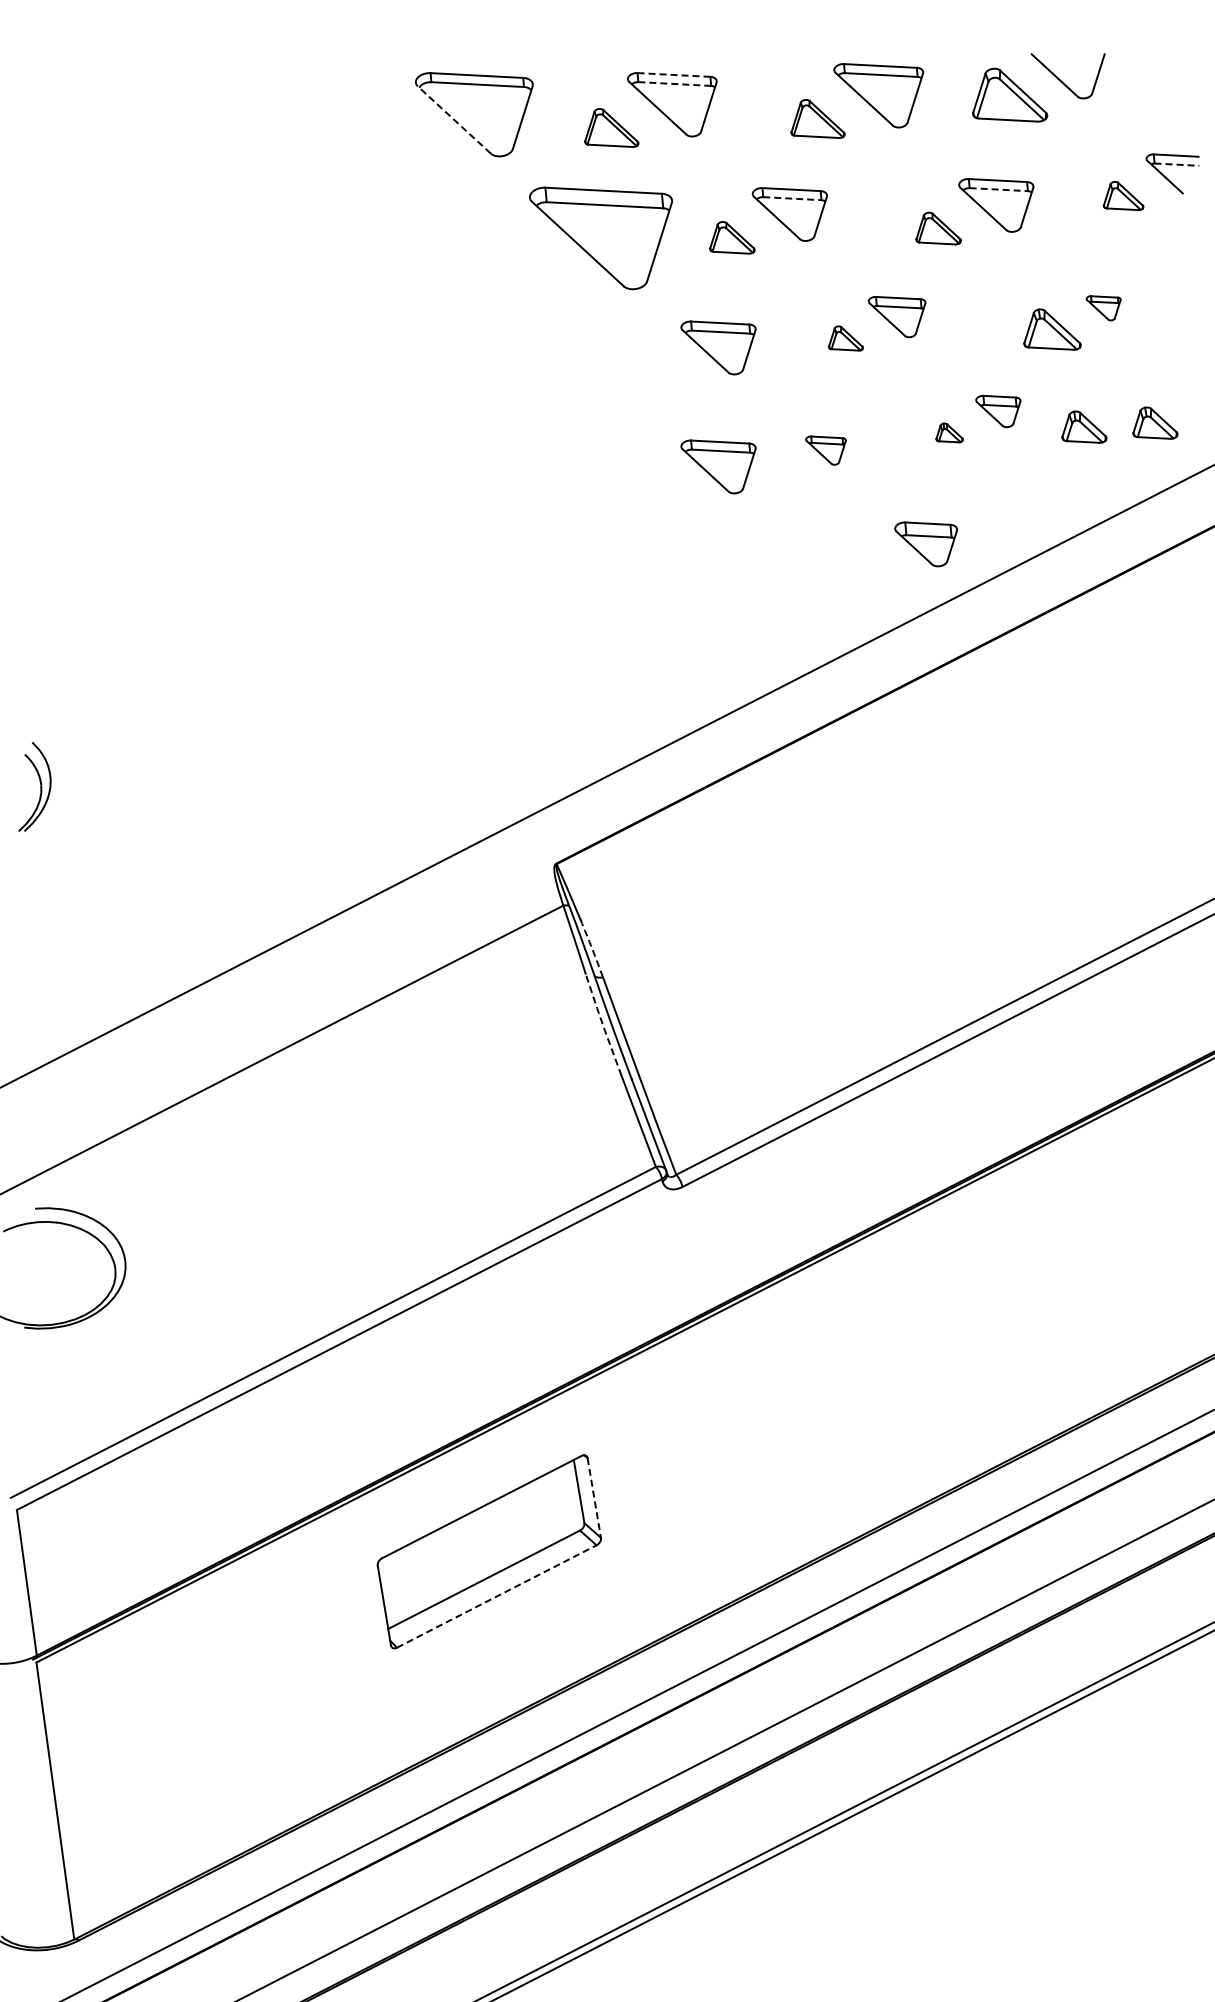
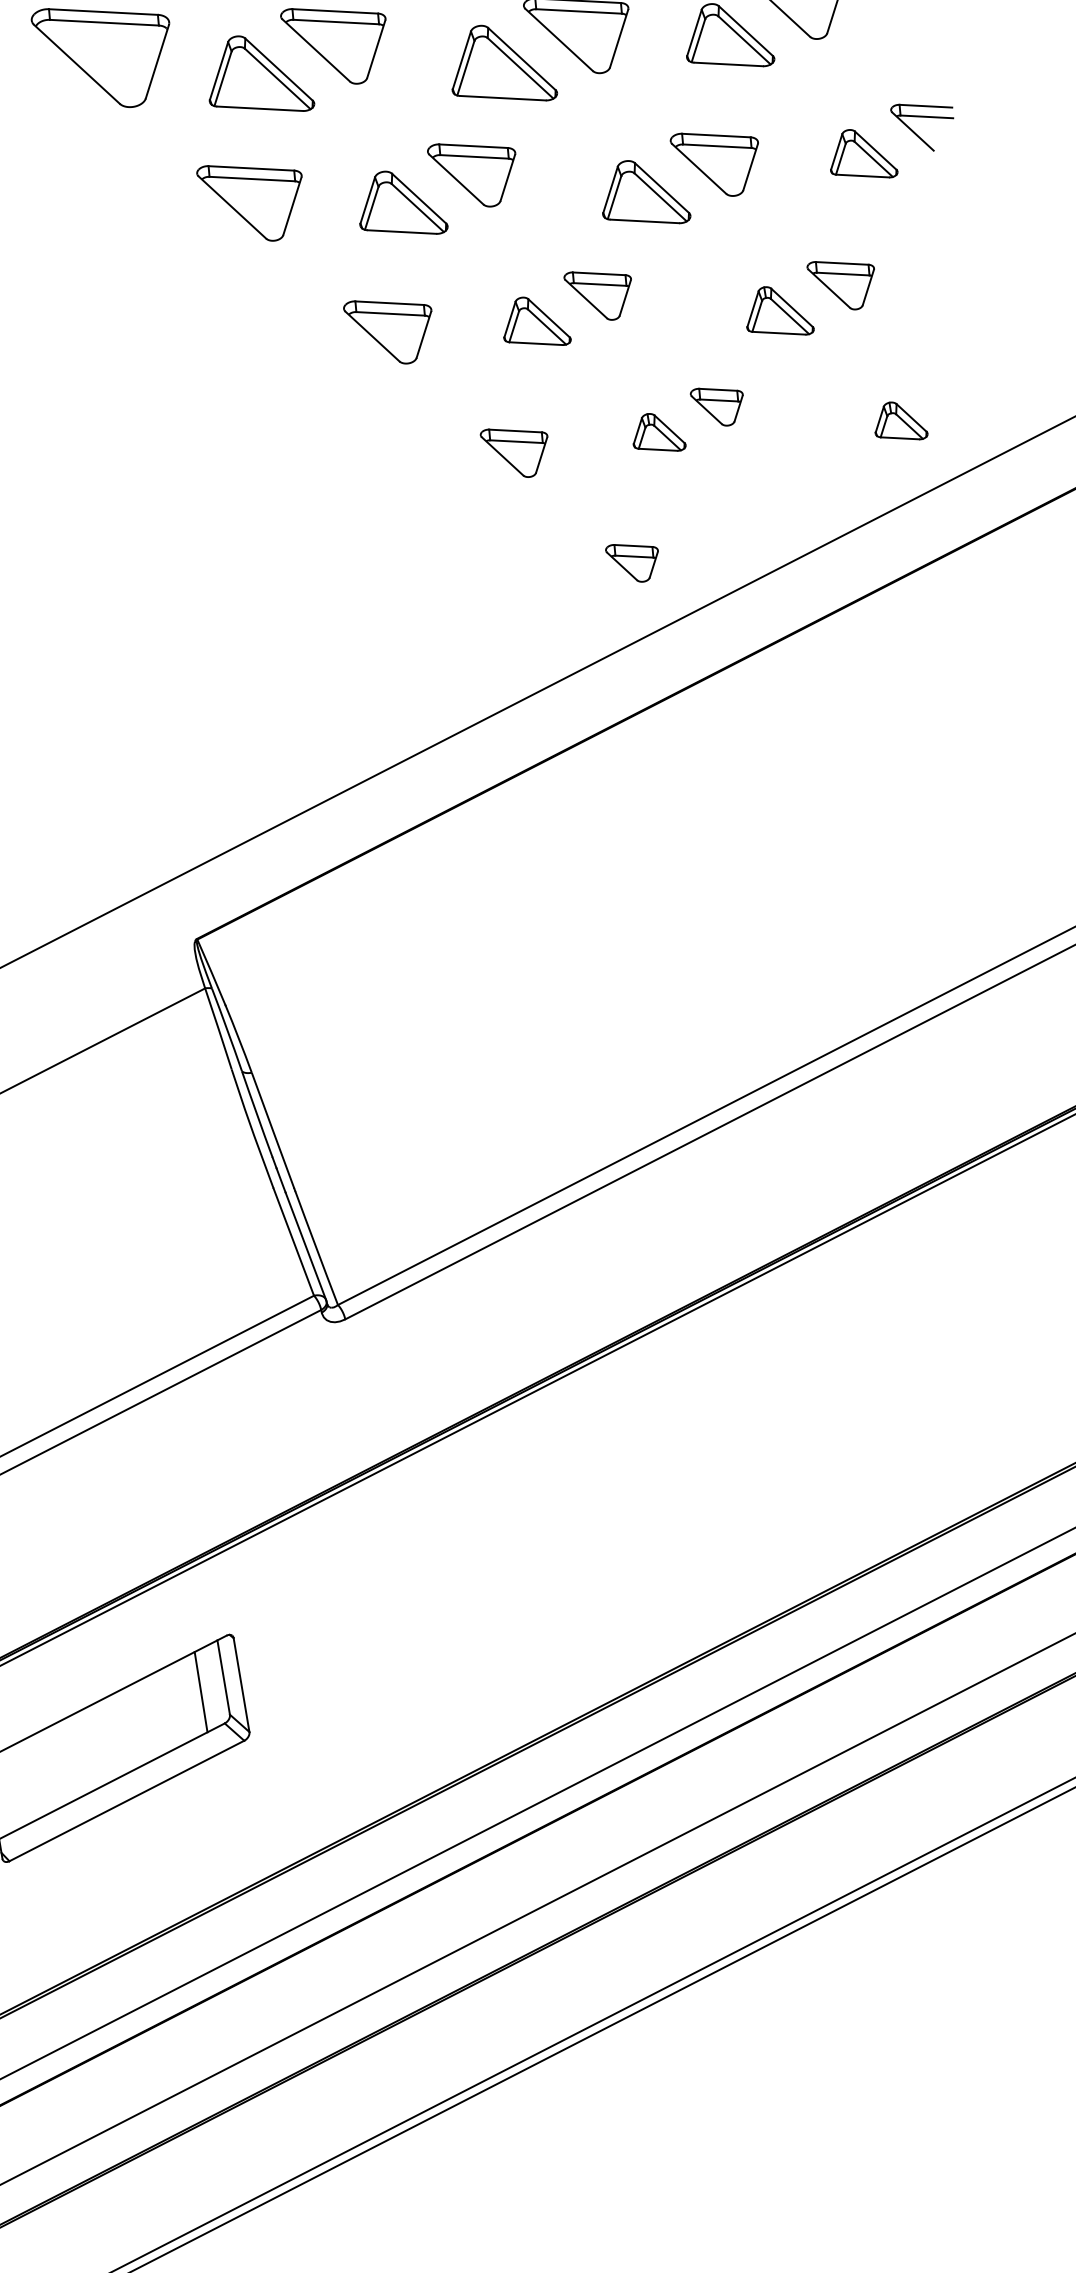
line: (674, 74) -> (335, 10), dashed -> solid
line: (675, 84) -> (337, 22), dashed -> solid
part: (817, 118) -> (504, 62), size x1.67
line: (454, 120) -> (77, 64), dashed -> solid
part: (611, 127) -> (261, 73), size x1.67
line: (1177, 164) -> (927, 116), dashed -> solid
line: (999, 189) -> (718, 146), dashed -> solid
part: (1123, 195) -> (864, 153), size x1.43
line: (792, 198) -> (474, 156), dashed -> solid
part: (938, 228) -> (646, 191), size x1.67
part: (600, 237) -> (248, 202), size x0.62
part: (732, 237) -> (404, 202), size x1.67
part: (1103, 308) -> (840, 286), size x1.67
part: (845, 338) -> (537, 321), size x1.67
part: (1084, 426) -> (818, 424), removed
part: (949, 432) -> (659, 431), size x1.67
part: (825, 450) -> (513, 453), size x1.43
part: (718, 466) -> (387, 471), removed
part: (926, 543) -> (632, 562), size x0.71
arc: (592, 948) -> (239, 1038), dashed -> solid
line: (603, 1025) -> (252, 1129), dashed -> solid
line: (594, 1498) -> (241, 1685), dashed -> solid
line: (559, 1503) -> (200, 1691), added
line: (497, 1596) -> (127, 1801), dashed -> solid

